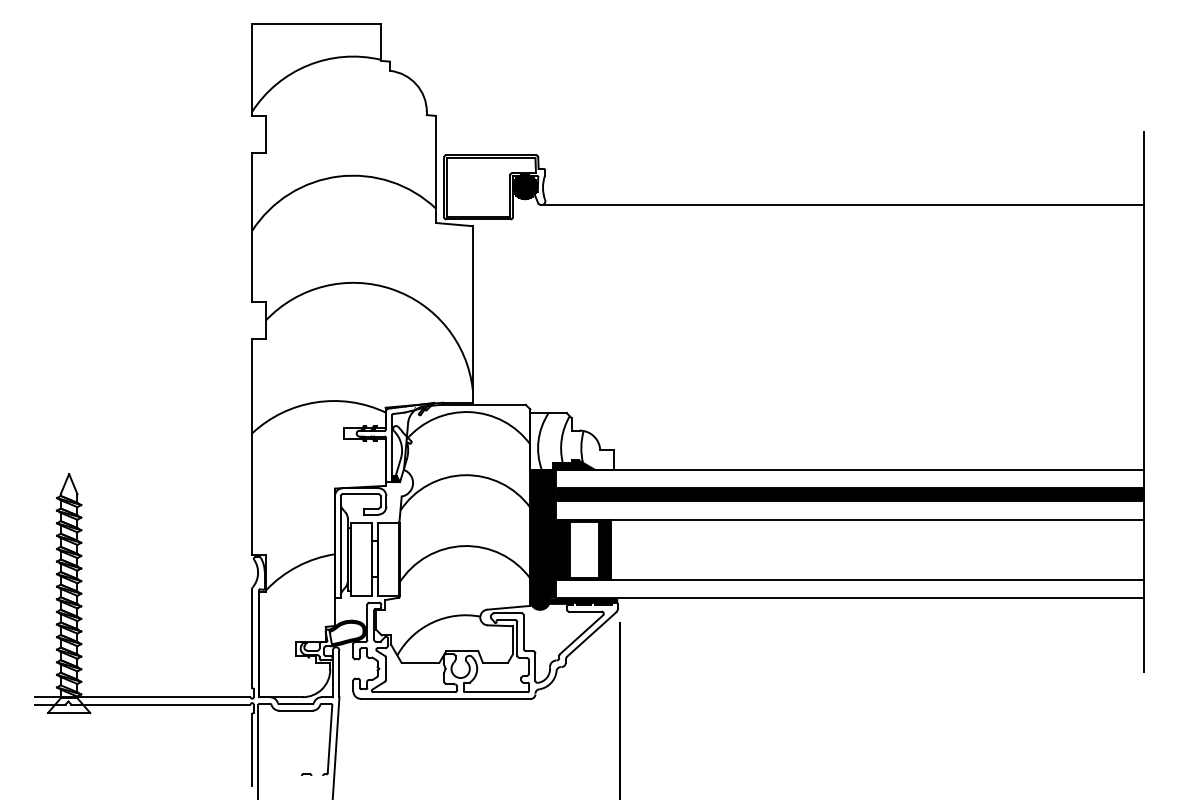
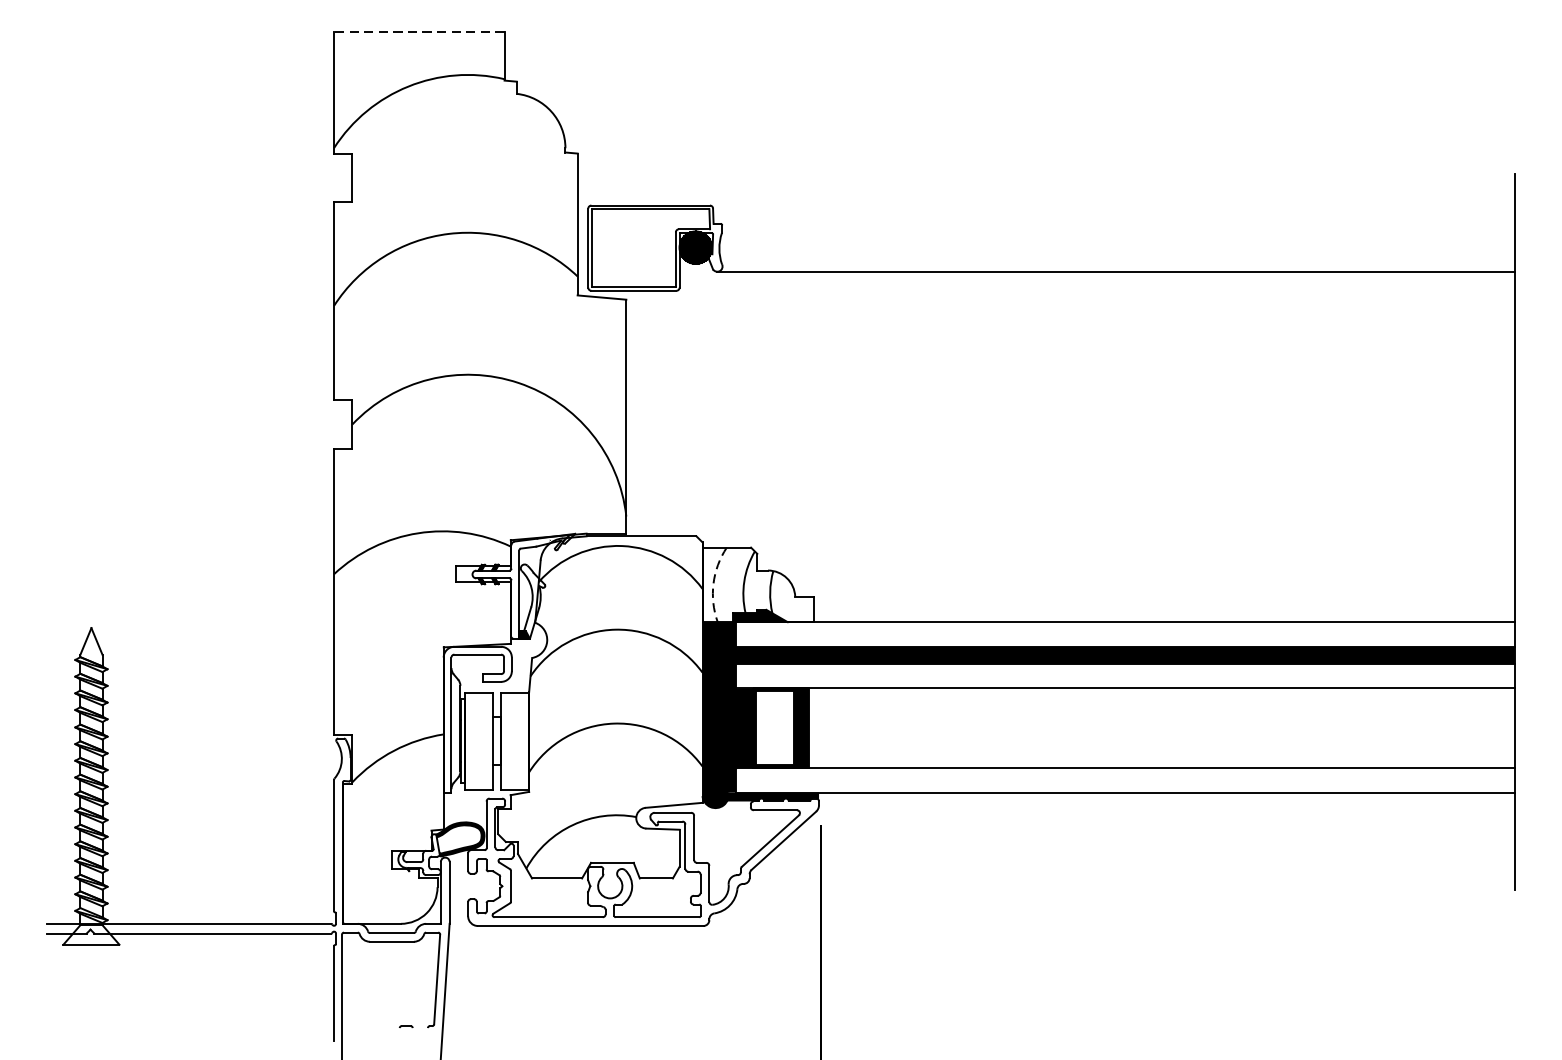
line: (316, 24) -> (419, 32), solid -> dashed
arc: (538, 440) -> (713, 583), solid -> dashed

